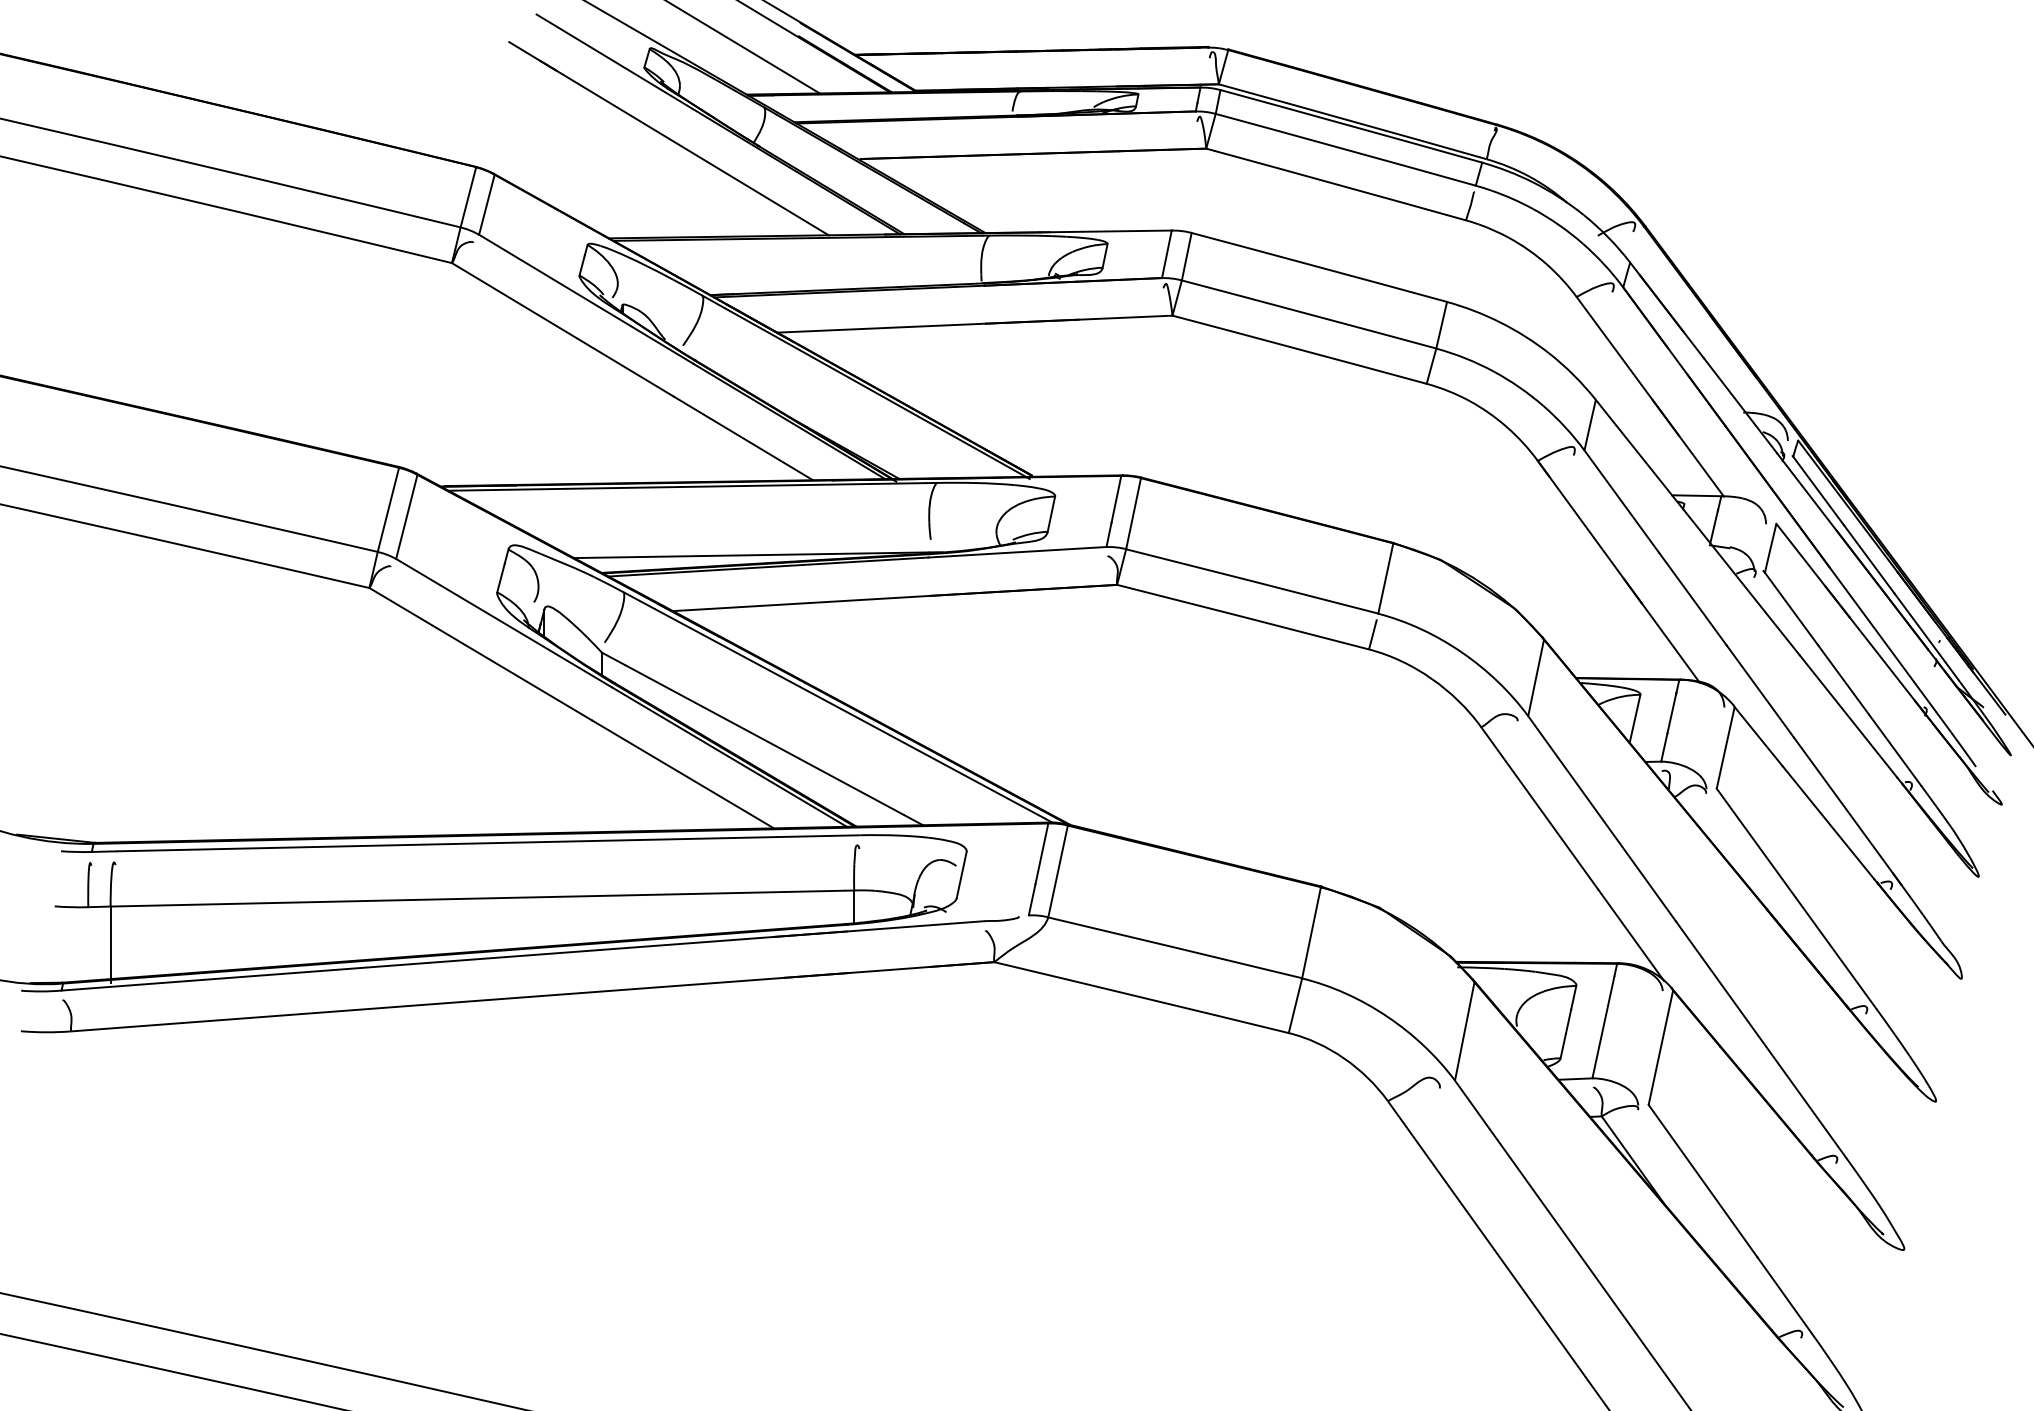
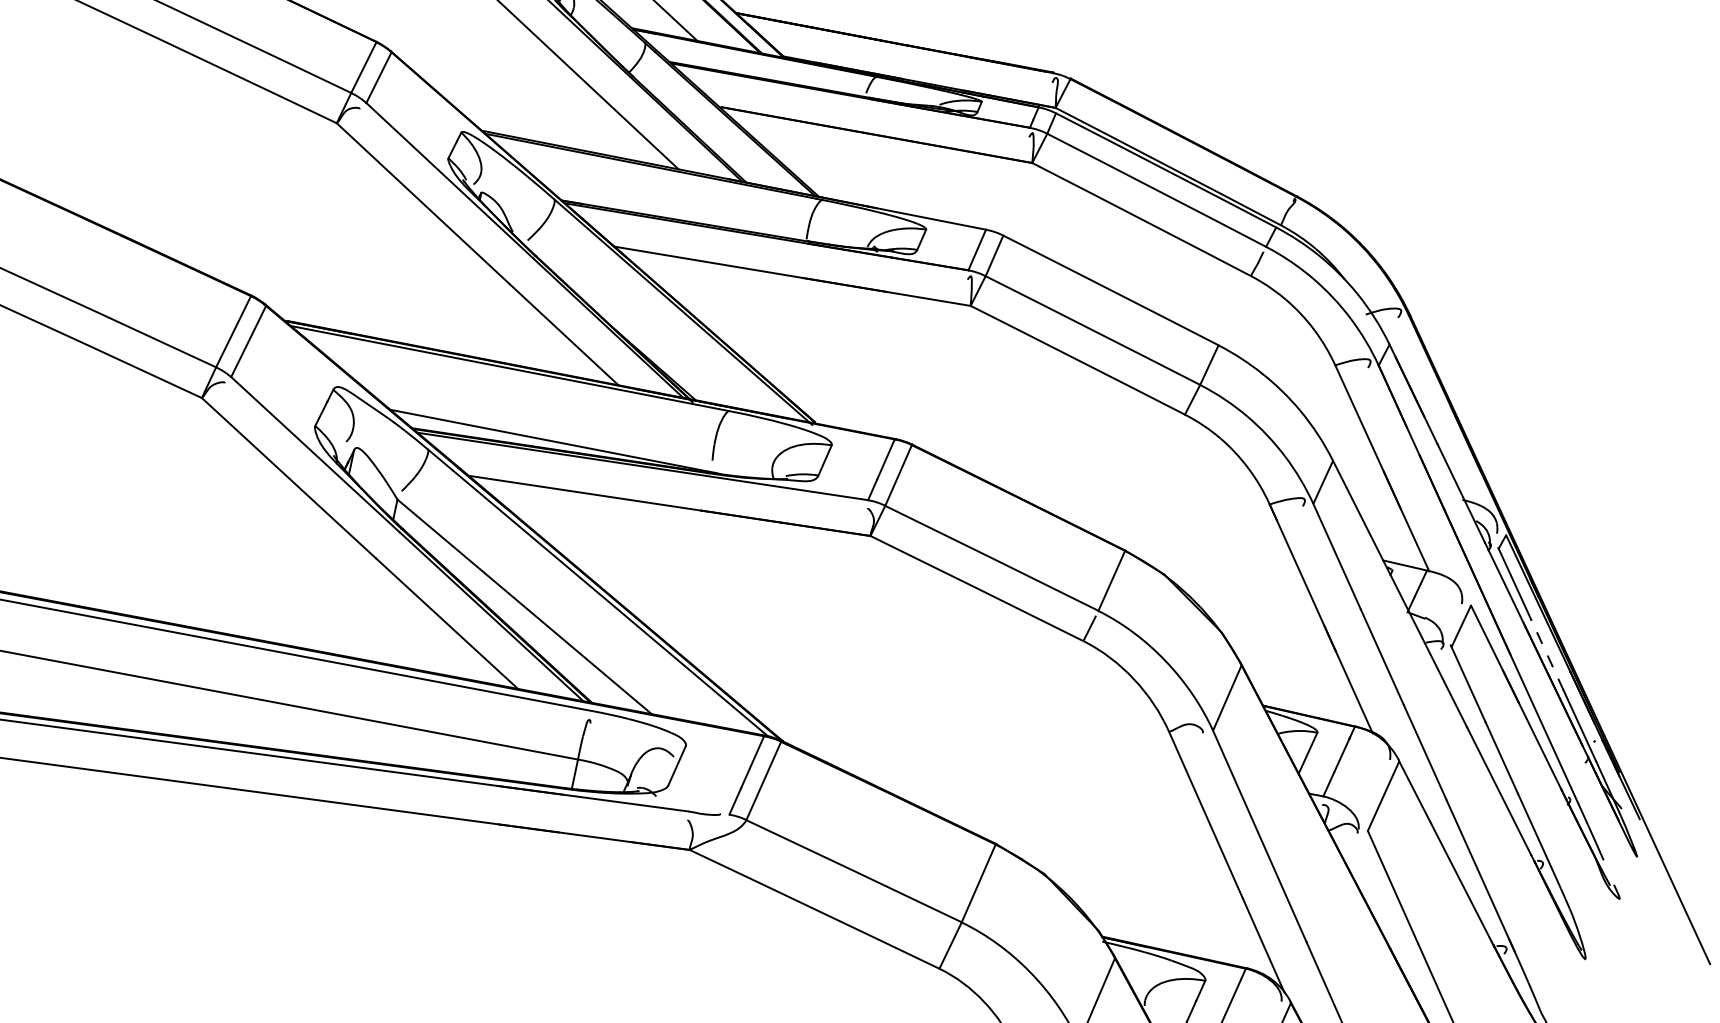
line: (1869, 559) -> (1547, 654), solid -> dashed

